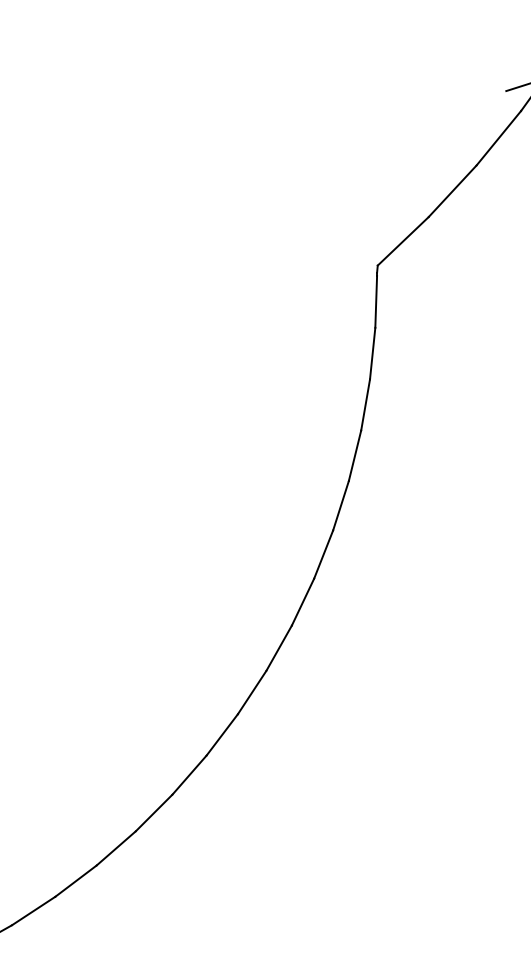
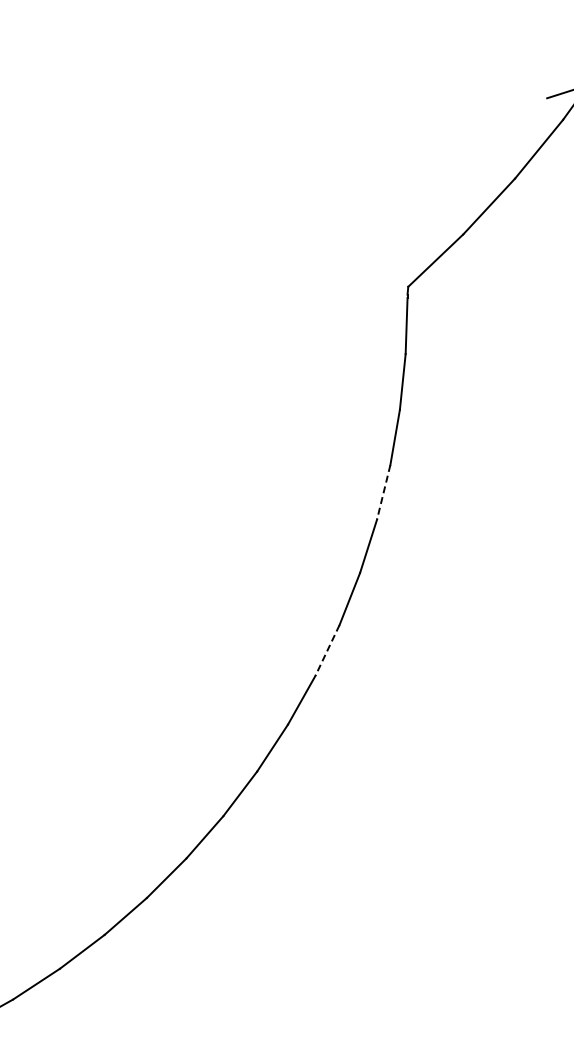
line: (354, 455) -> (383, 492), solid -> dashed
line: (302, 602) -> (327, 650), solid -> dashed

